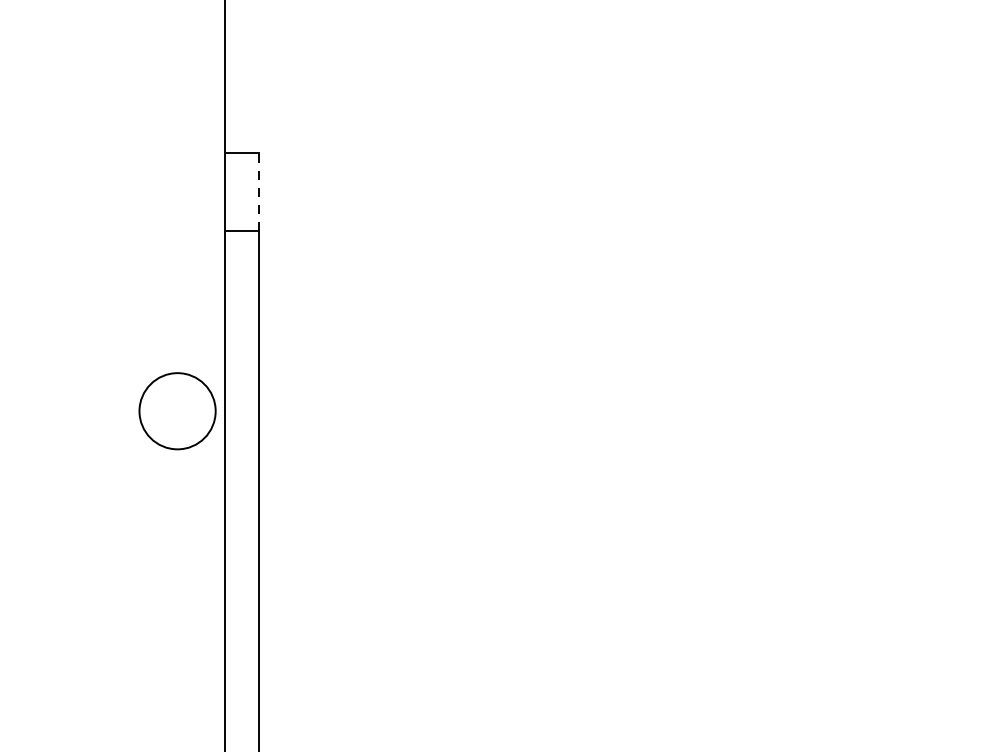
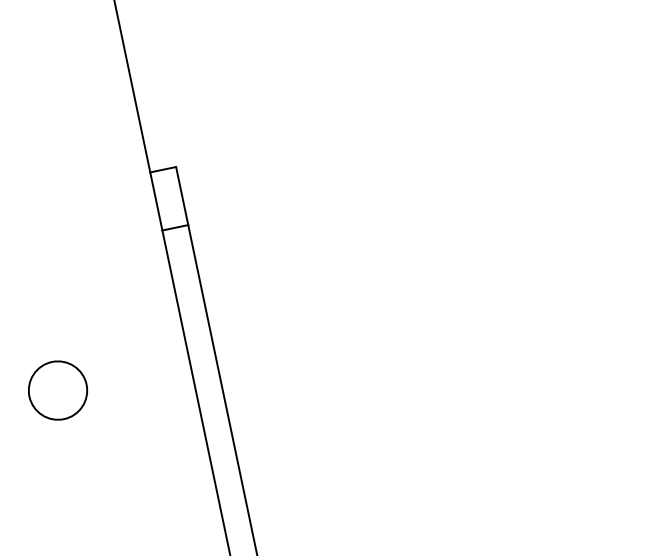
line: (259, 191) -> (182, 195), dashed -> solid
circle: (177, 411) -> (57, 390), moved

